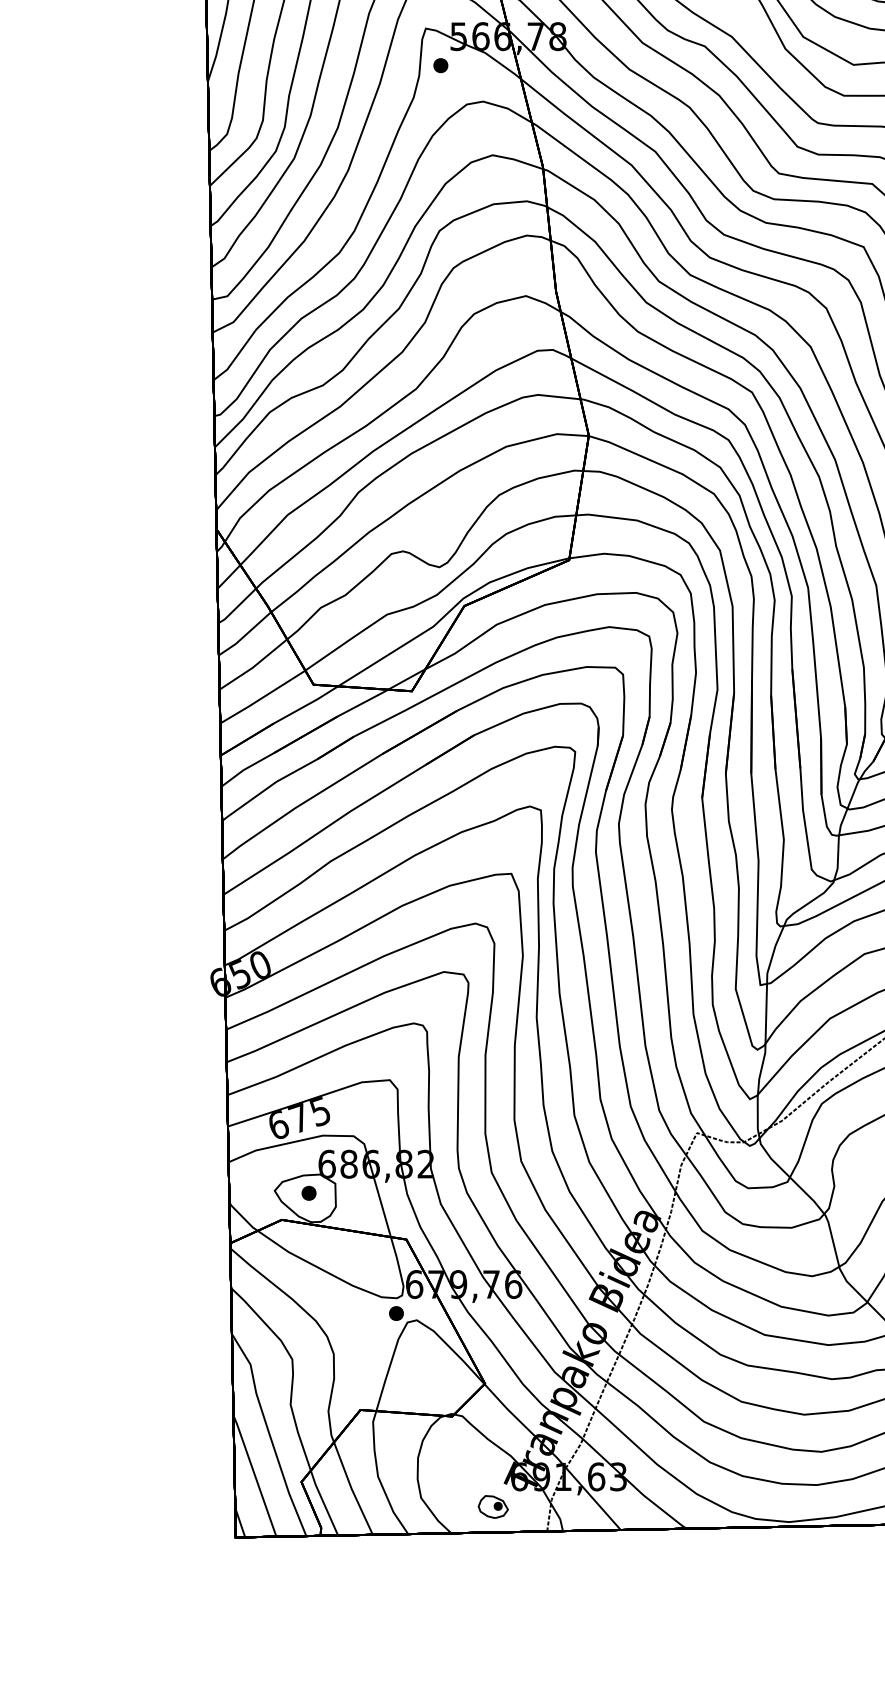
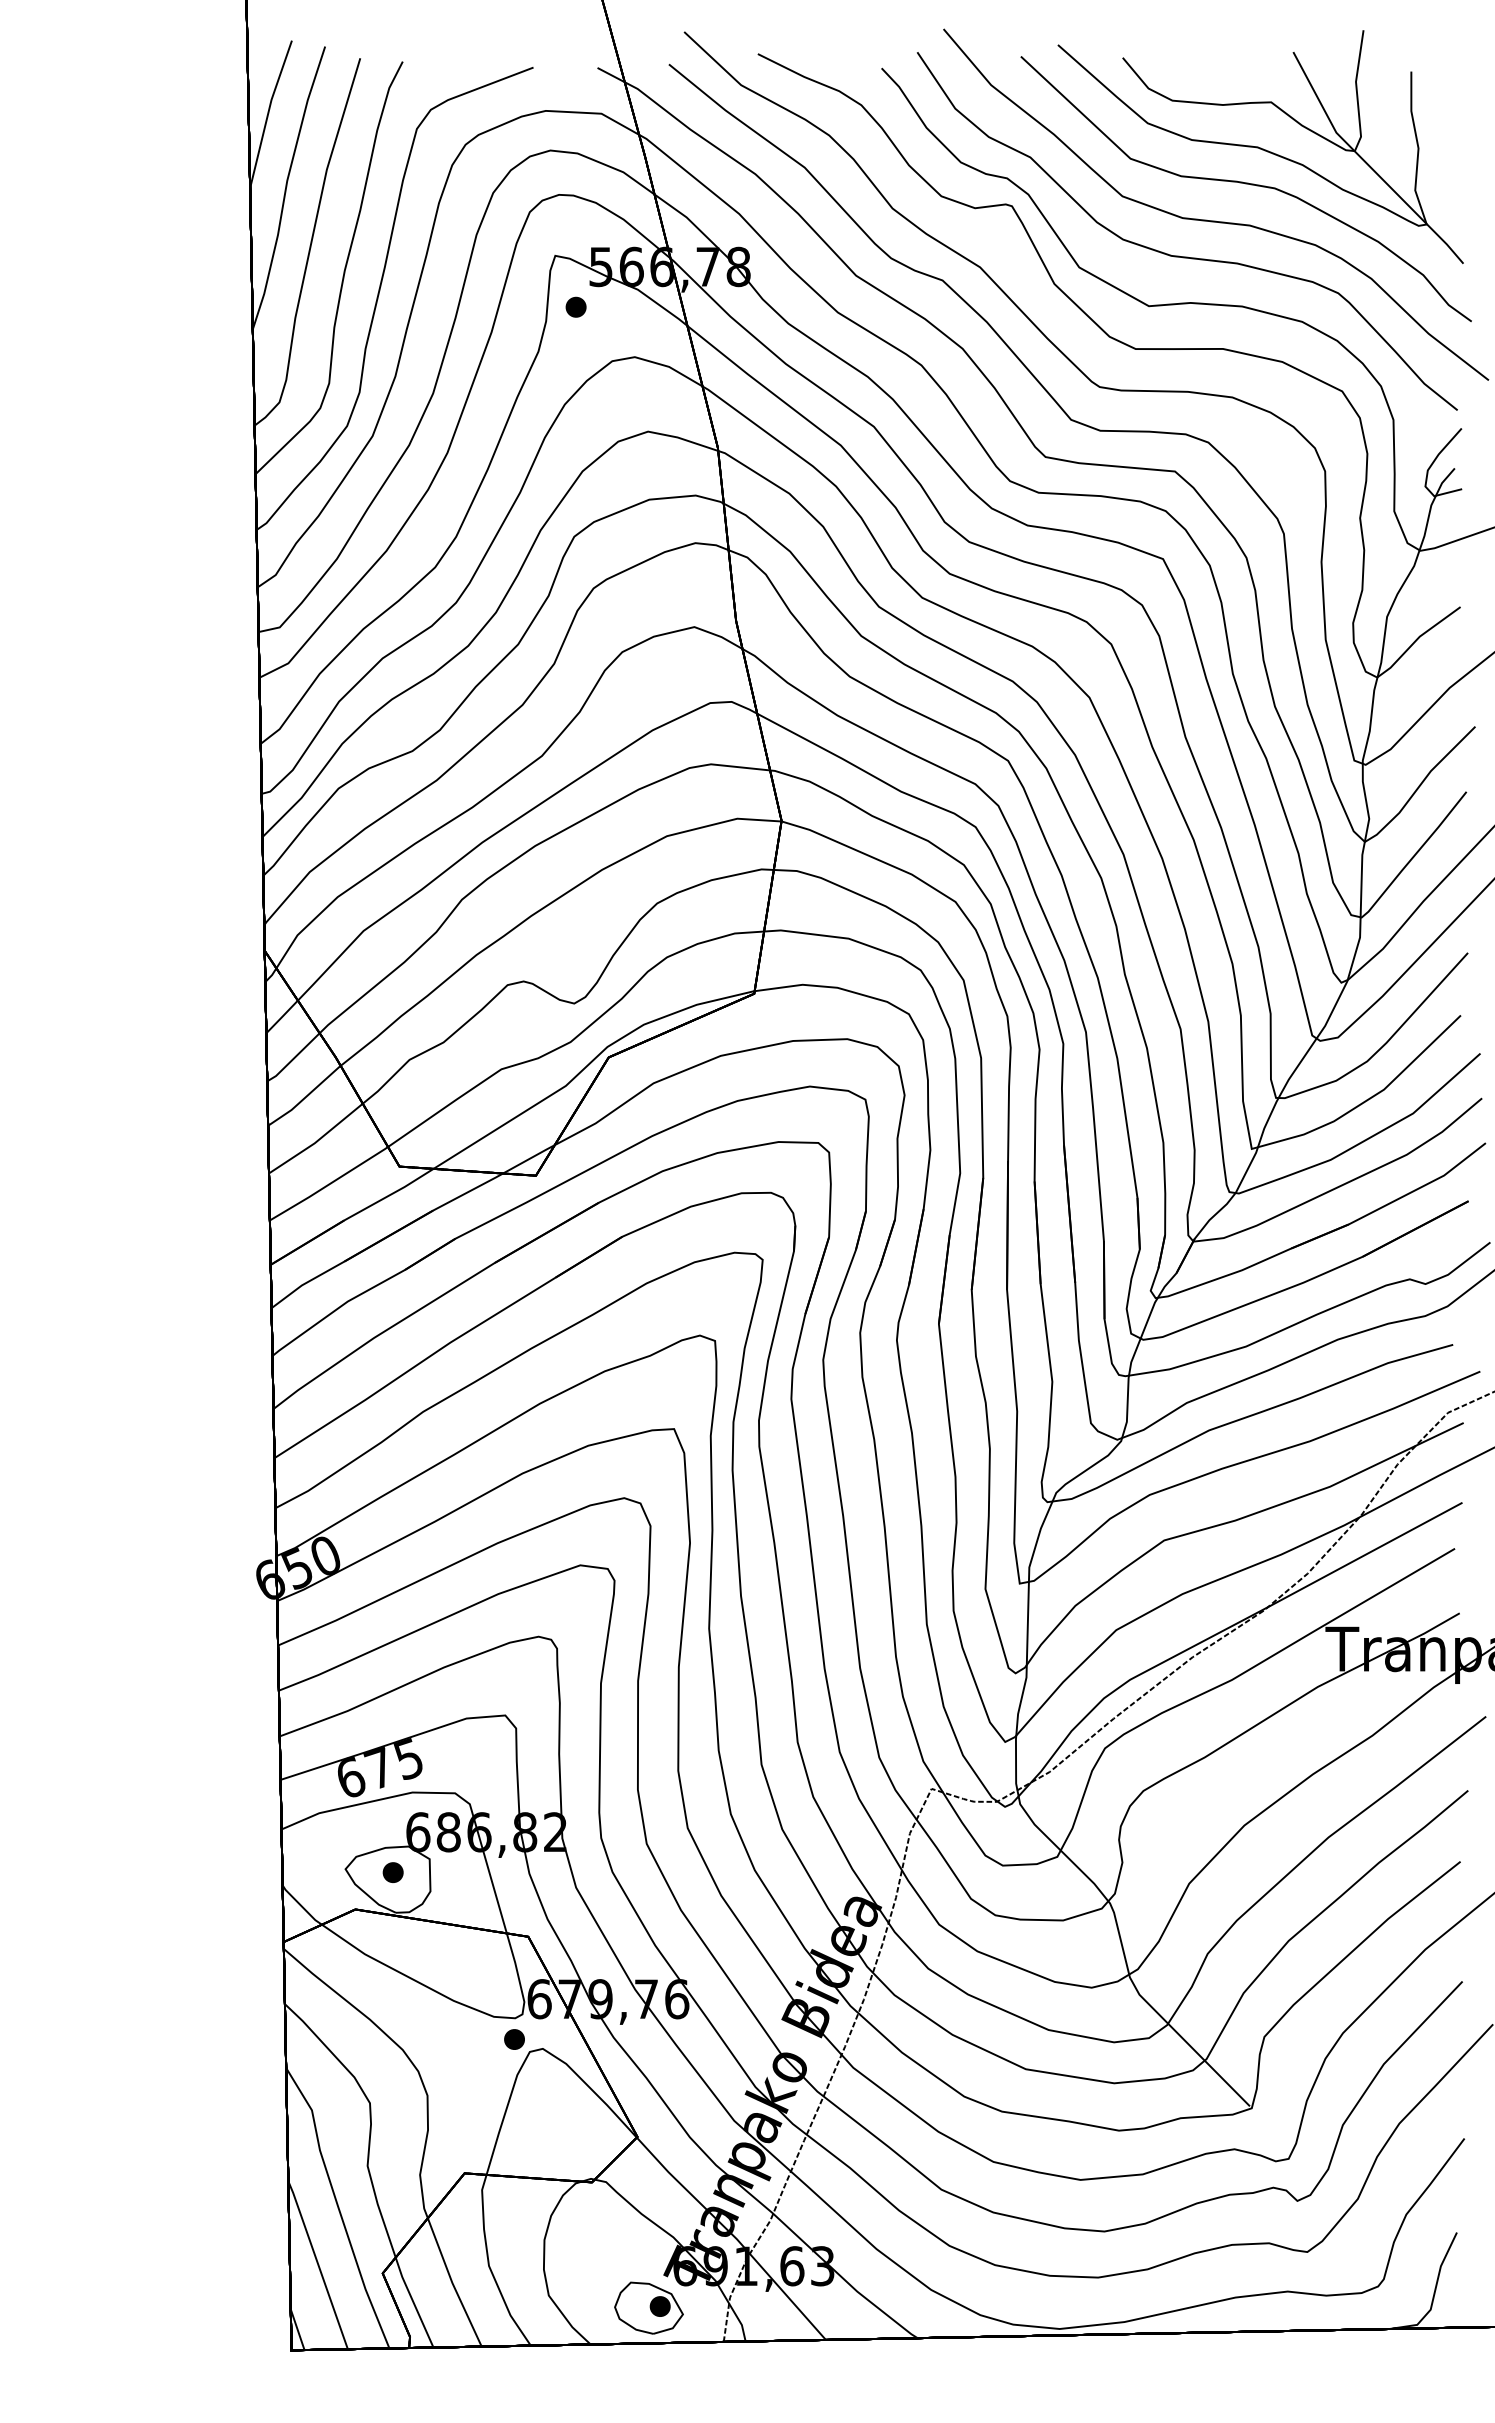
part: (492, 1506) -> (648, 2307), size x1.67

